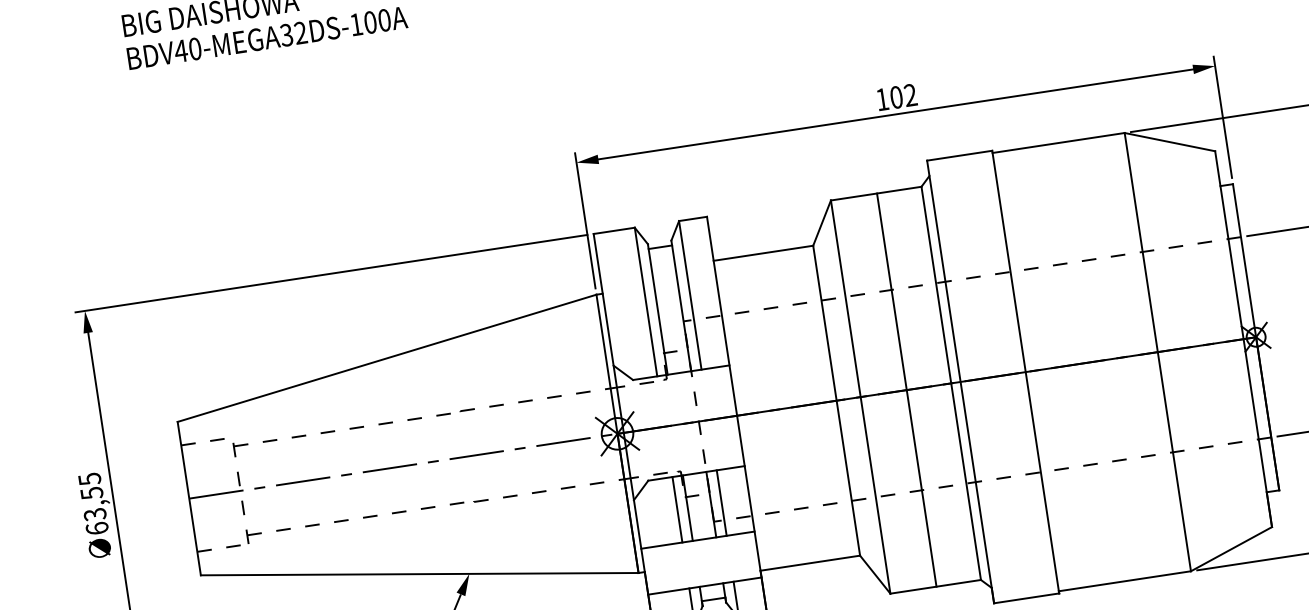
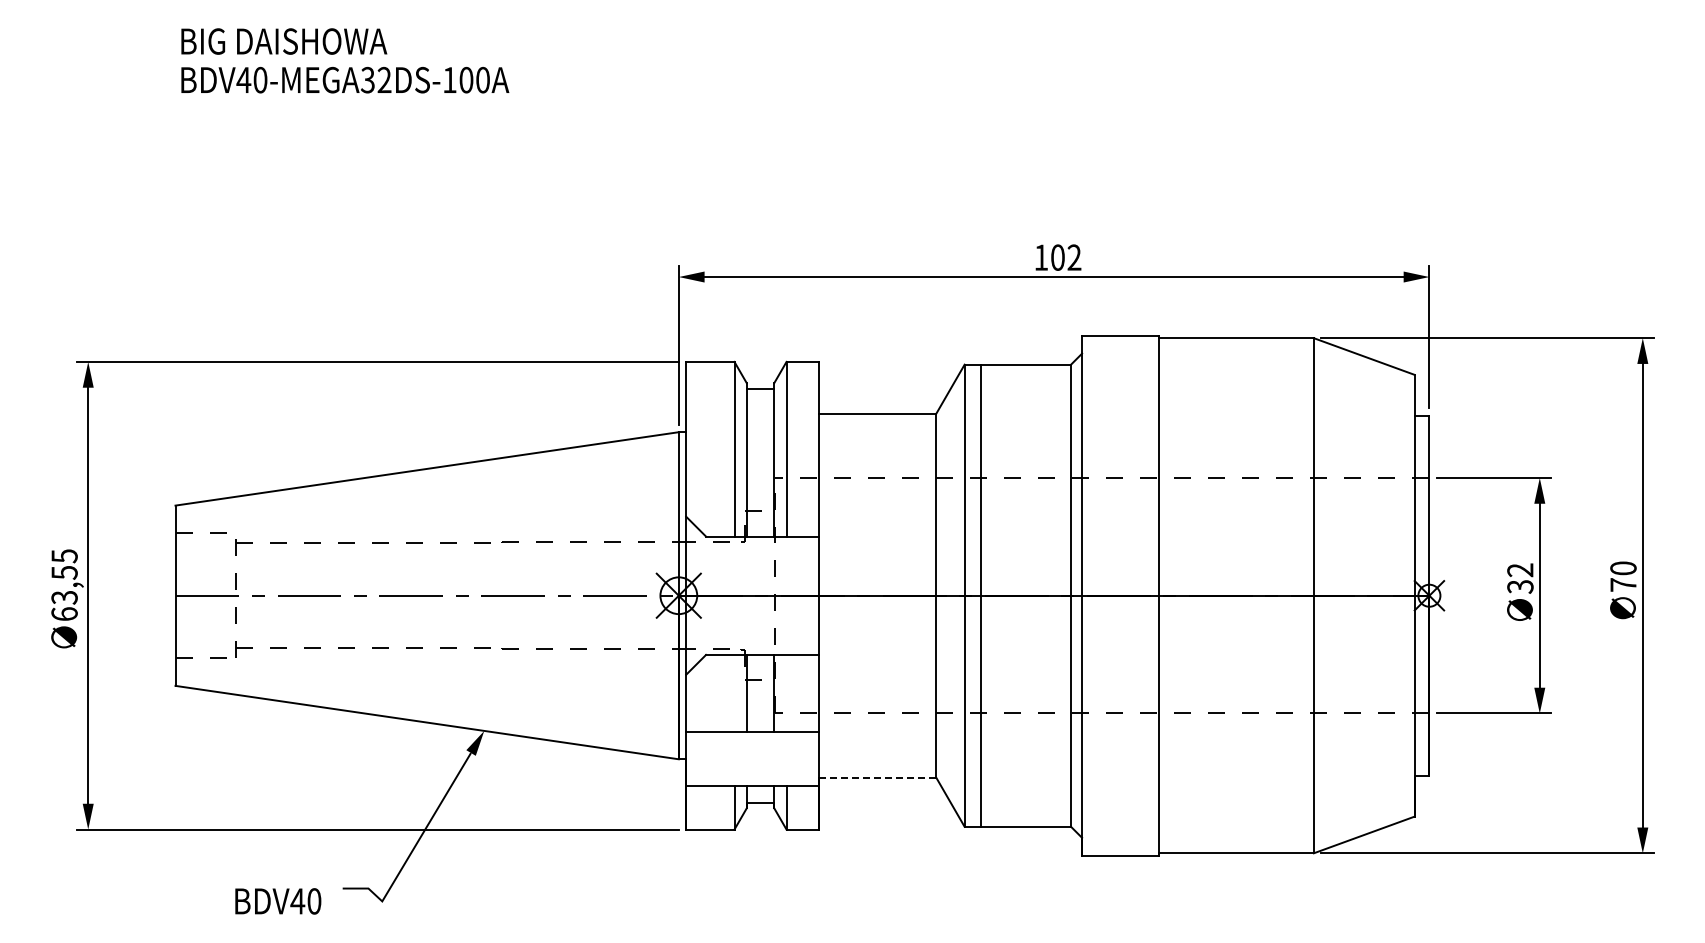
line: (906, 389) -> (980, 595), moved
line: (721, 502) -> (786, 692), removed
line: (677, 509) -> (734, 692), removed
line: (809, 562) -> (877, 777), solid -> dashed

